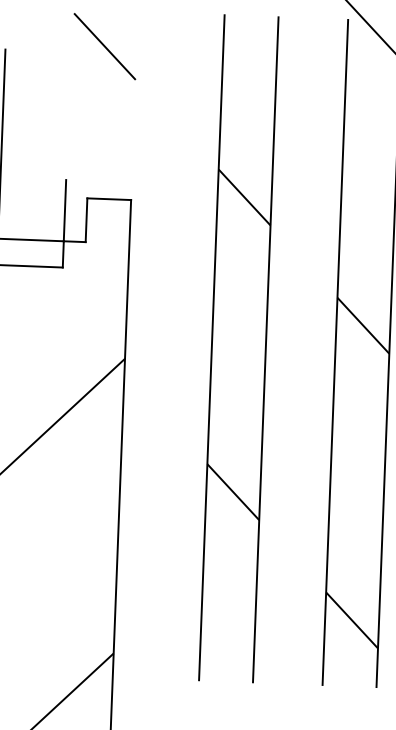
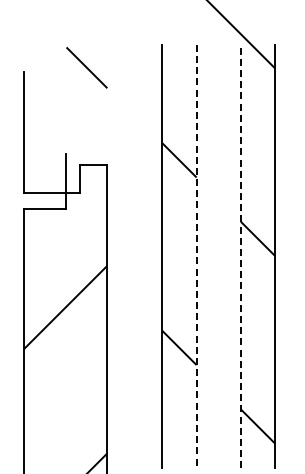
line: (265, 349) -> (196, 256), solid -> dashed
line: (334, 352) -> (240, 256), solid -> dashed

